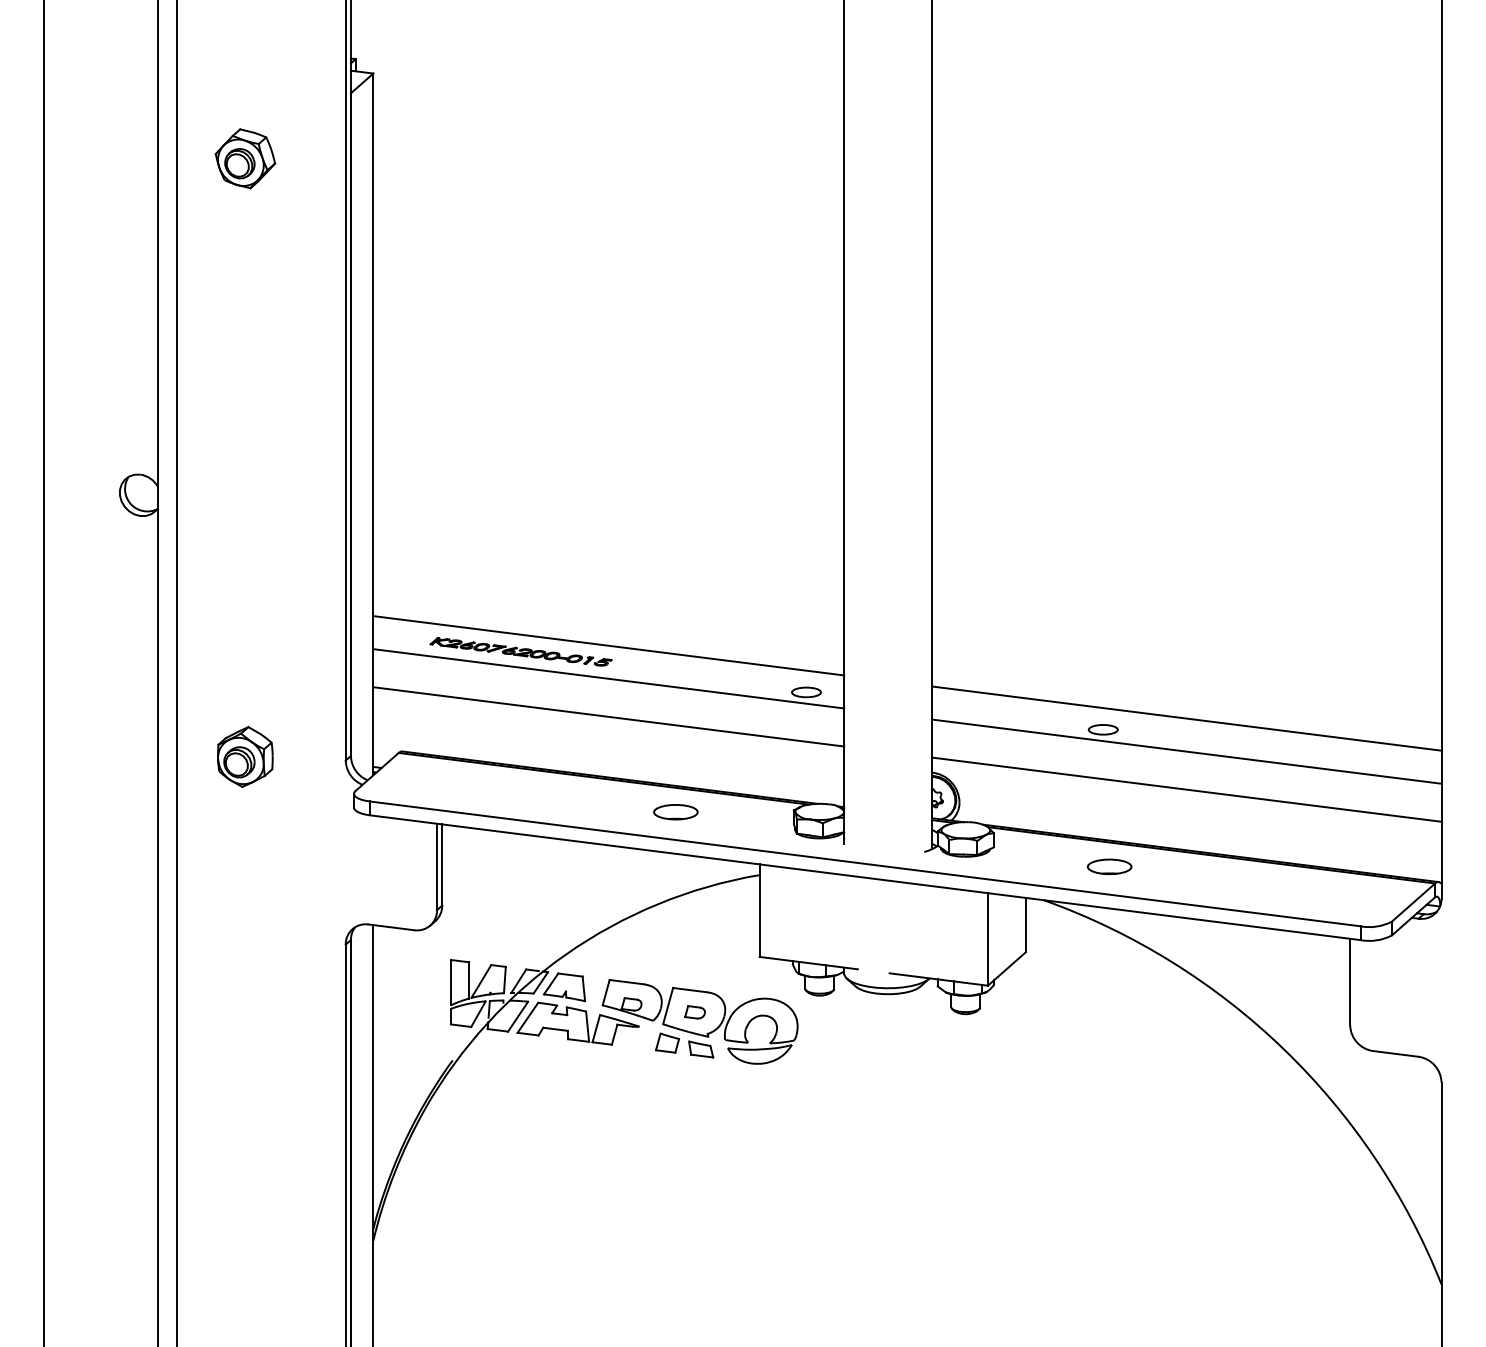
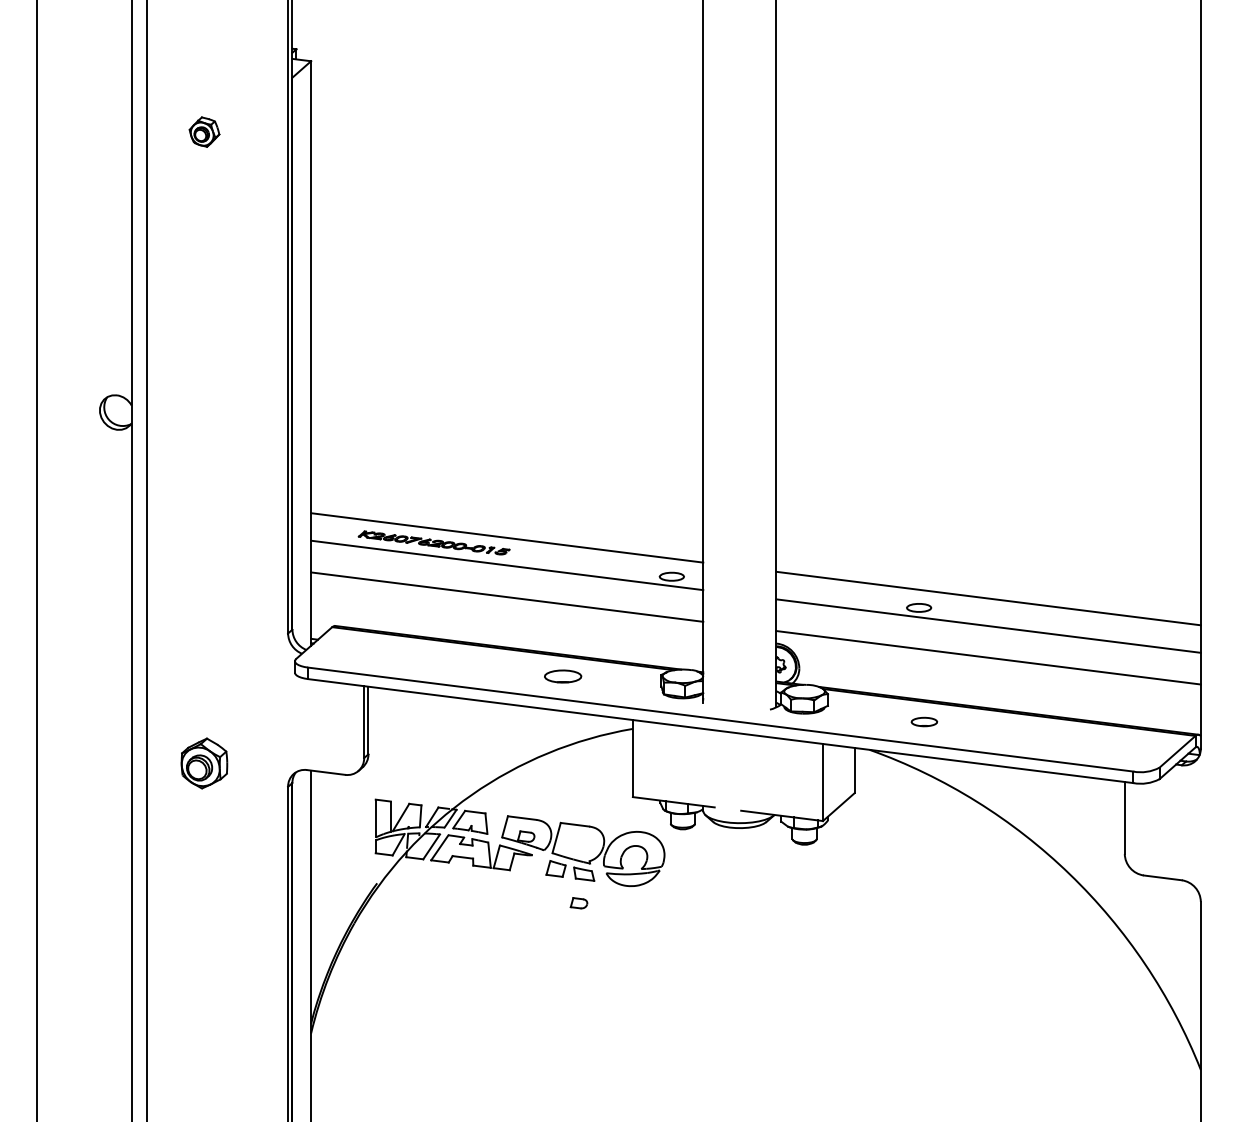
part: (245, 157) -> (204, 131), size x0.6
part: (245, 756) -> (204, 763), moved
part: (1109, 866) -> (924, 721), size x0.7
part: (694, 1012) -> (578, 903), moved

